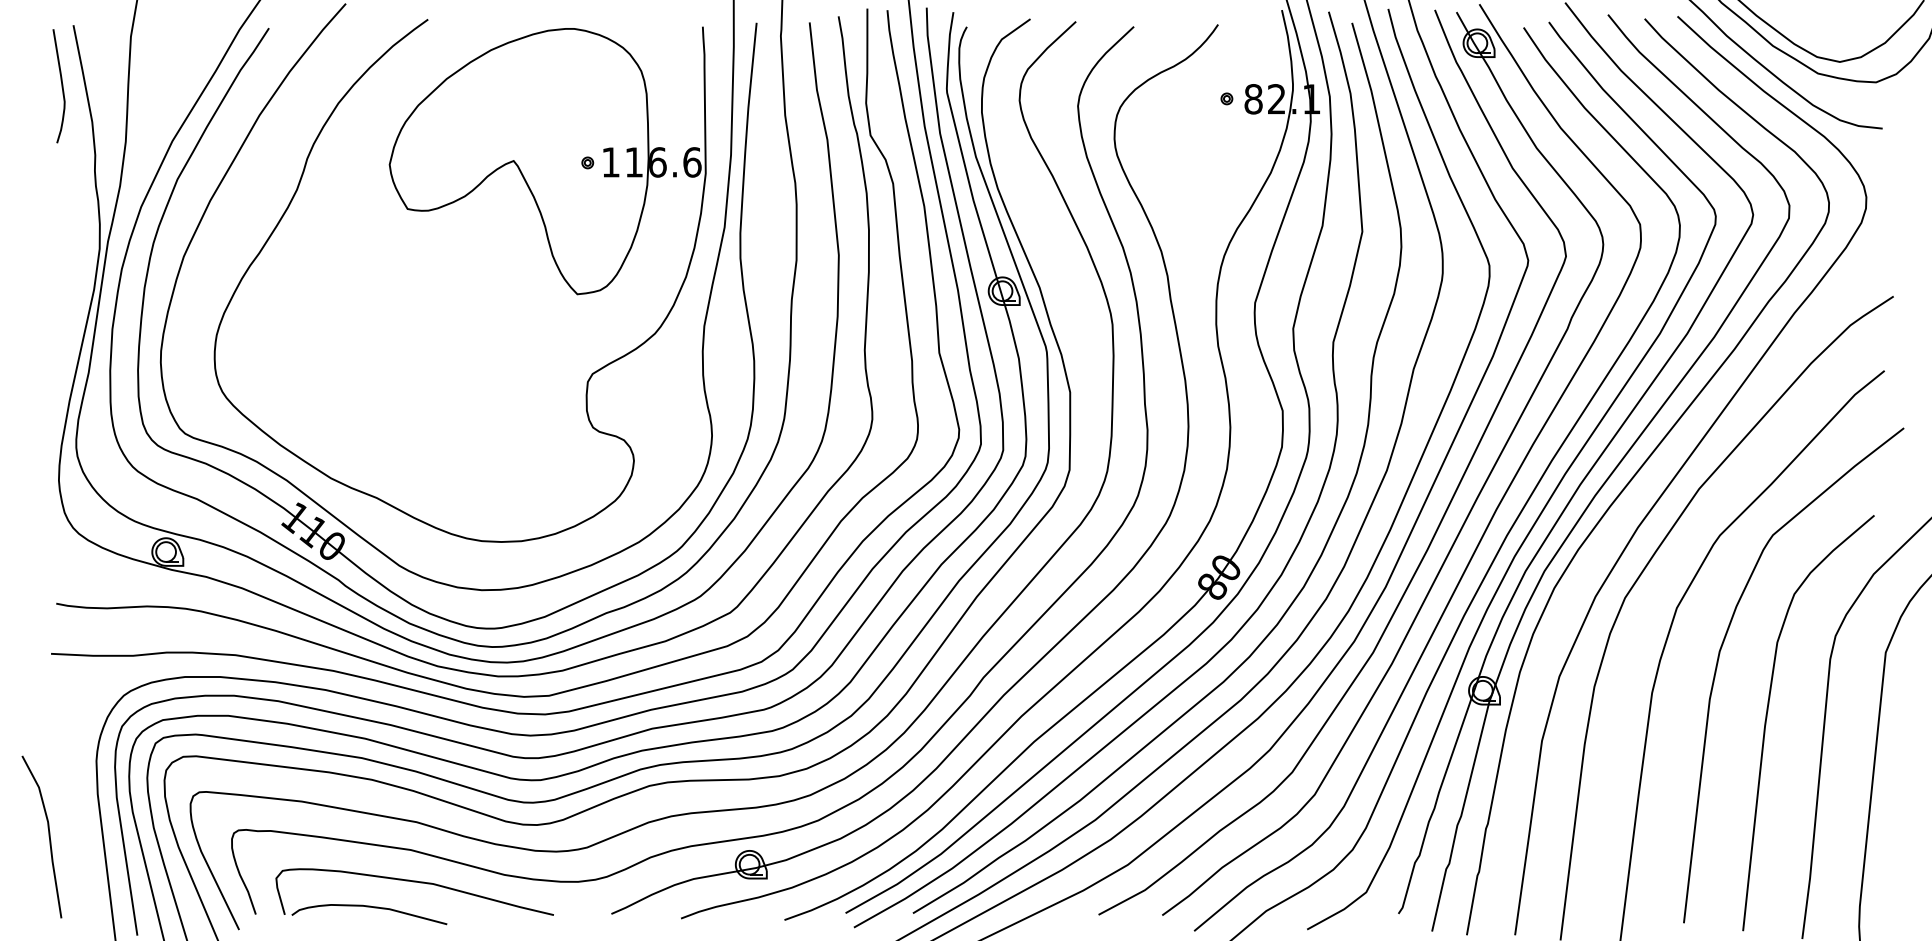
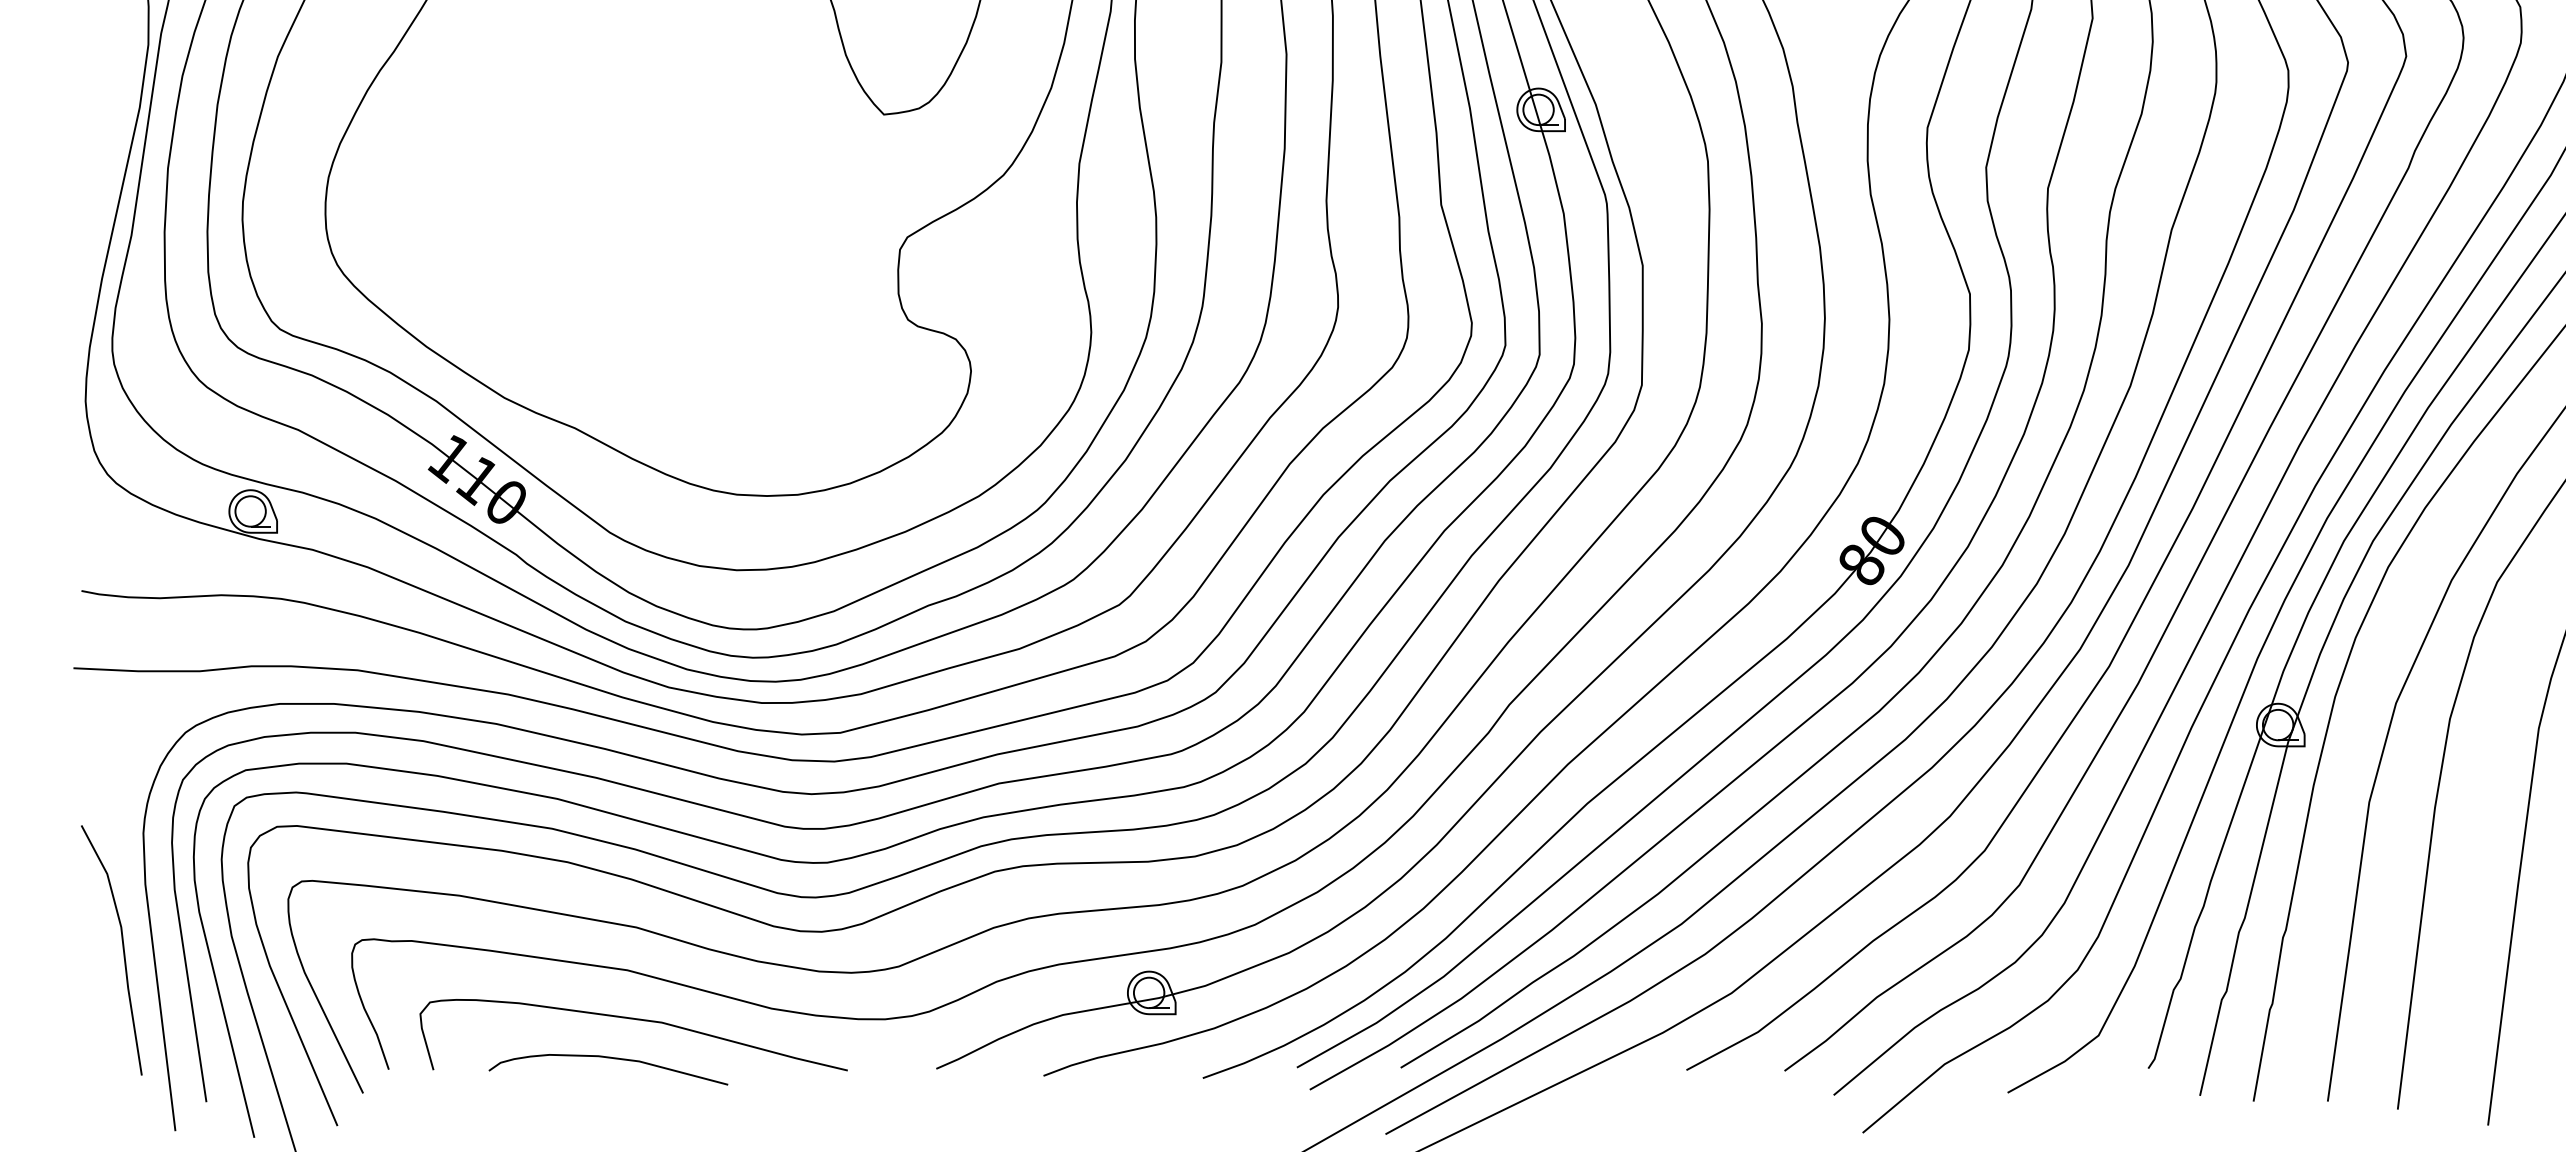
line: (48, 836) -> (121, 949), moved
curve: (369, 907) -> (608, 1058), moved

